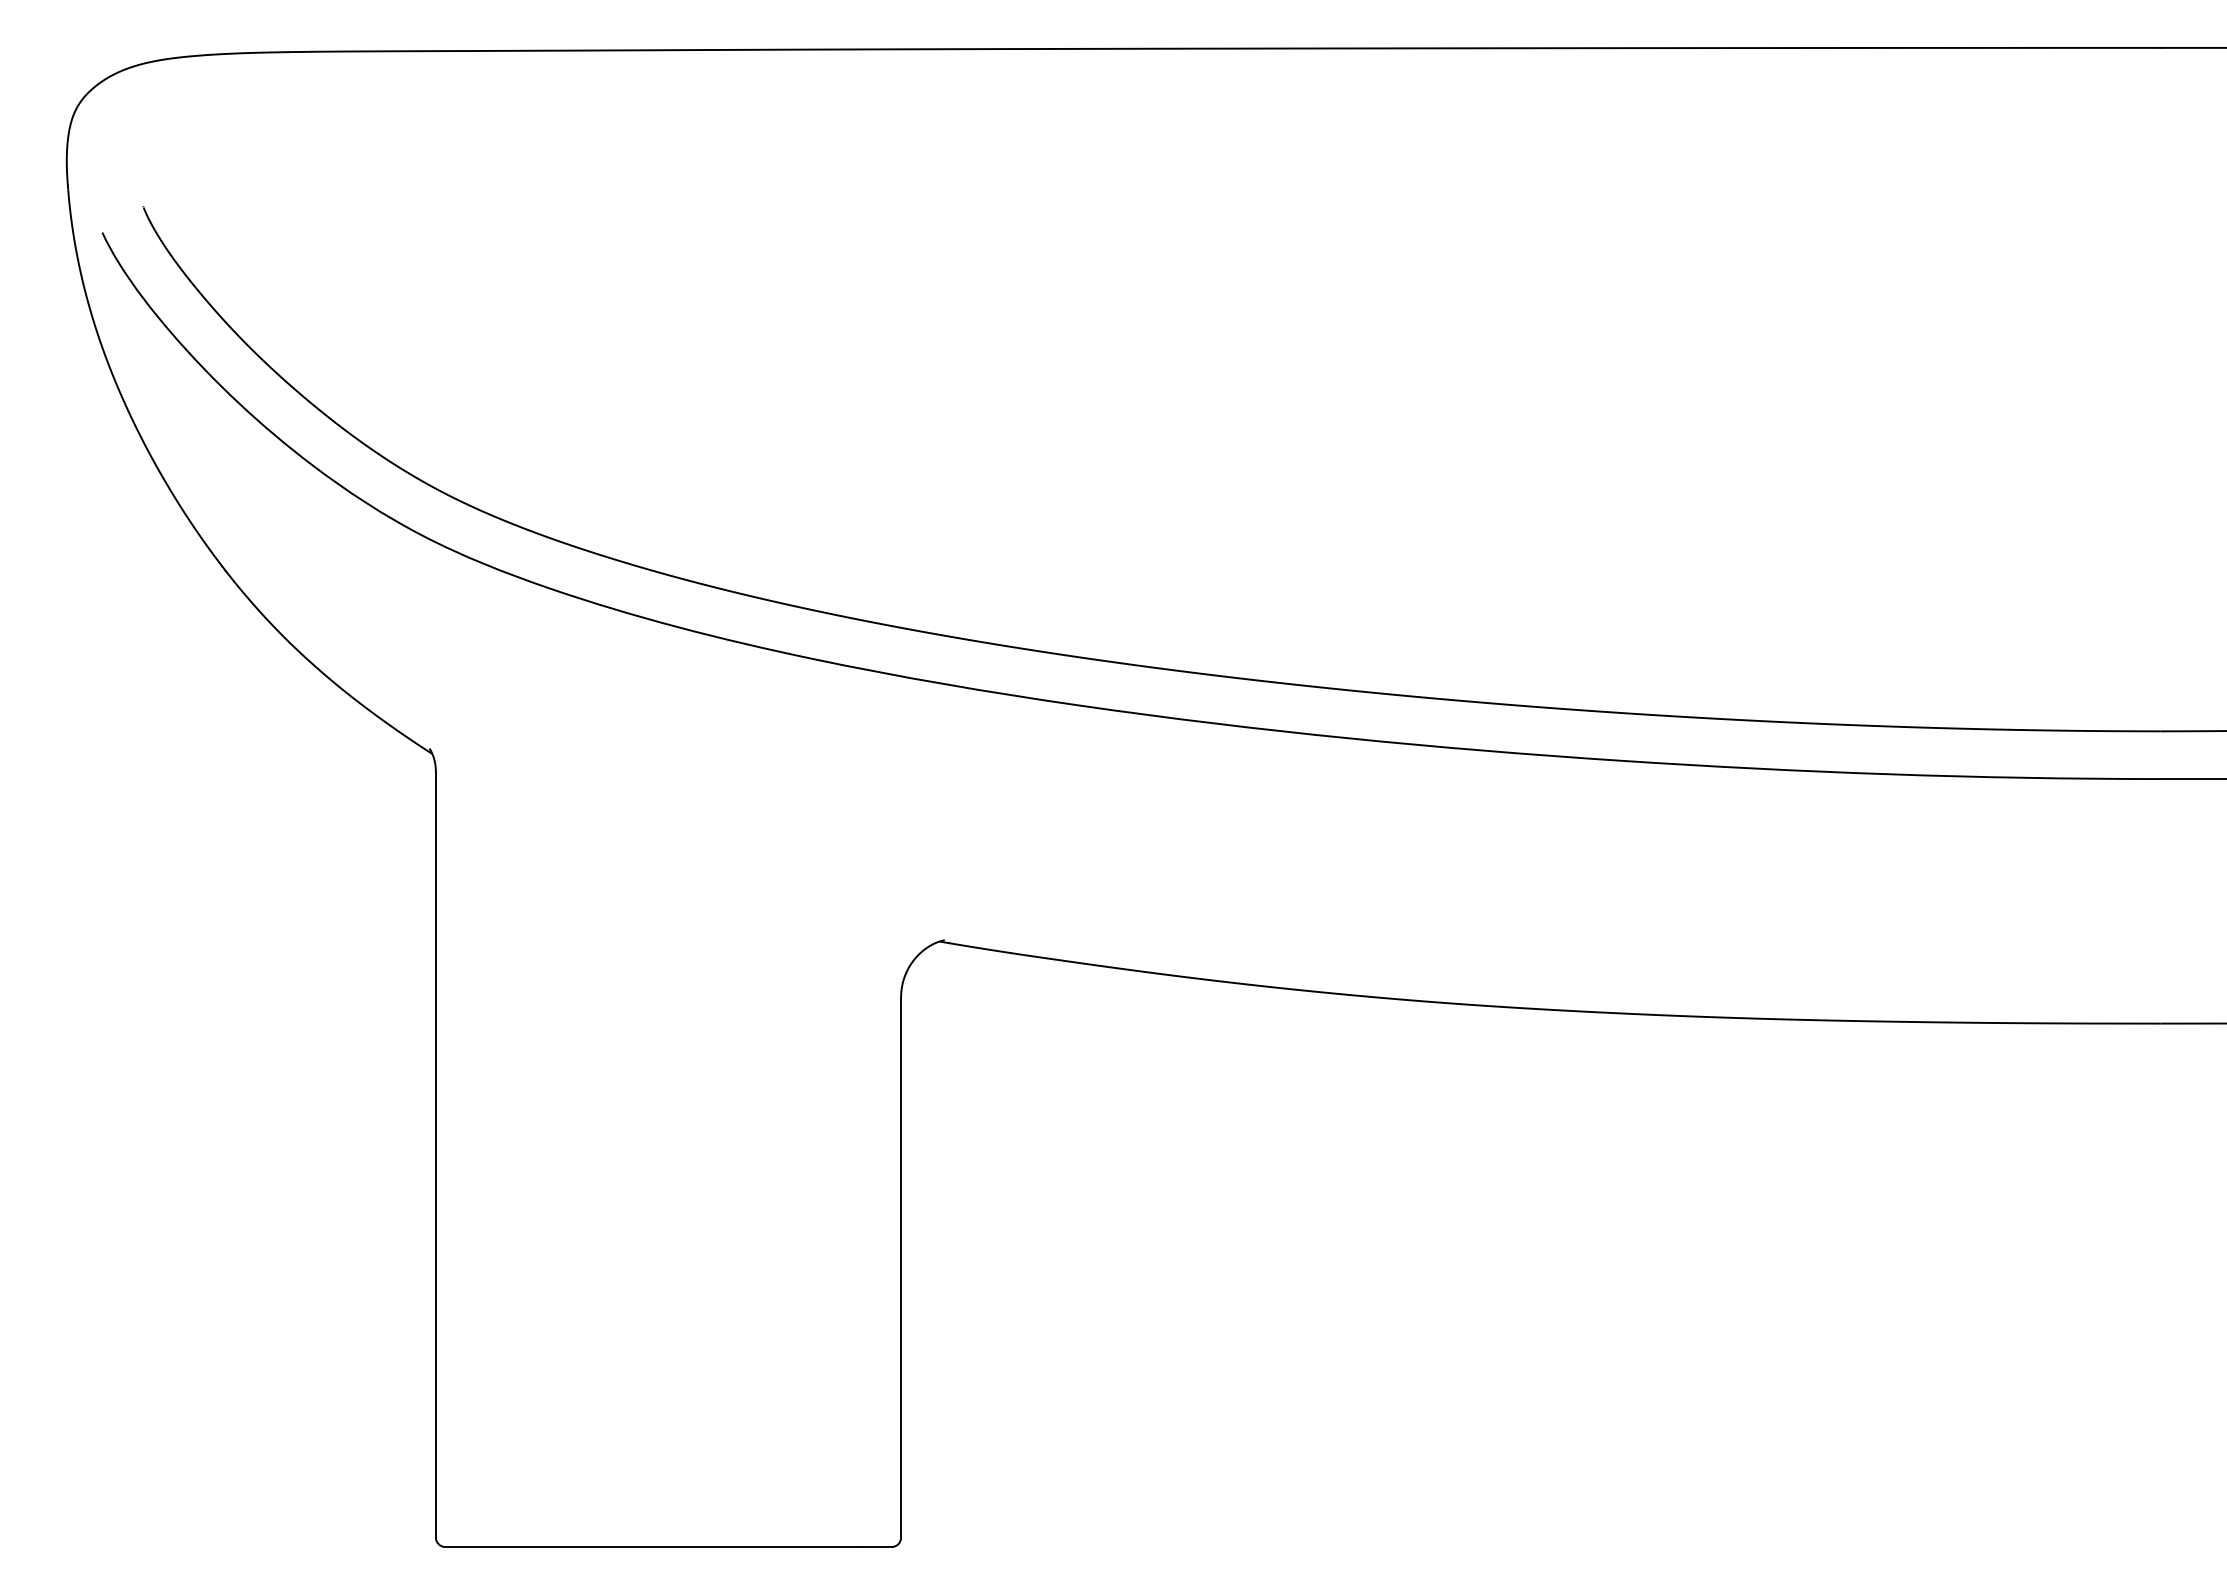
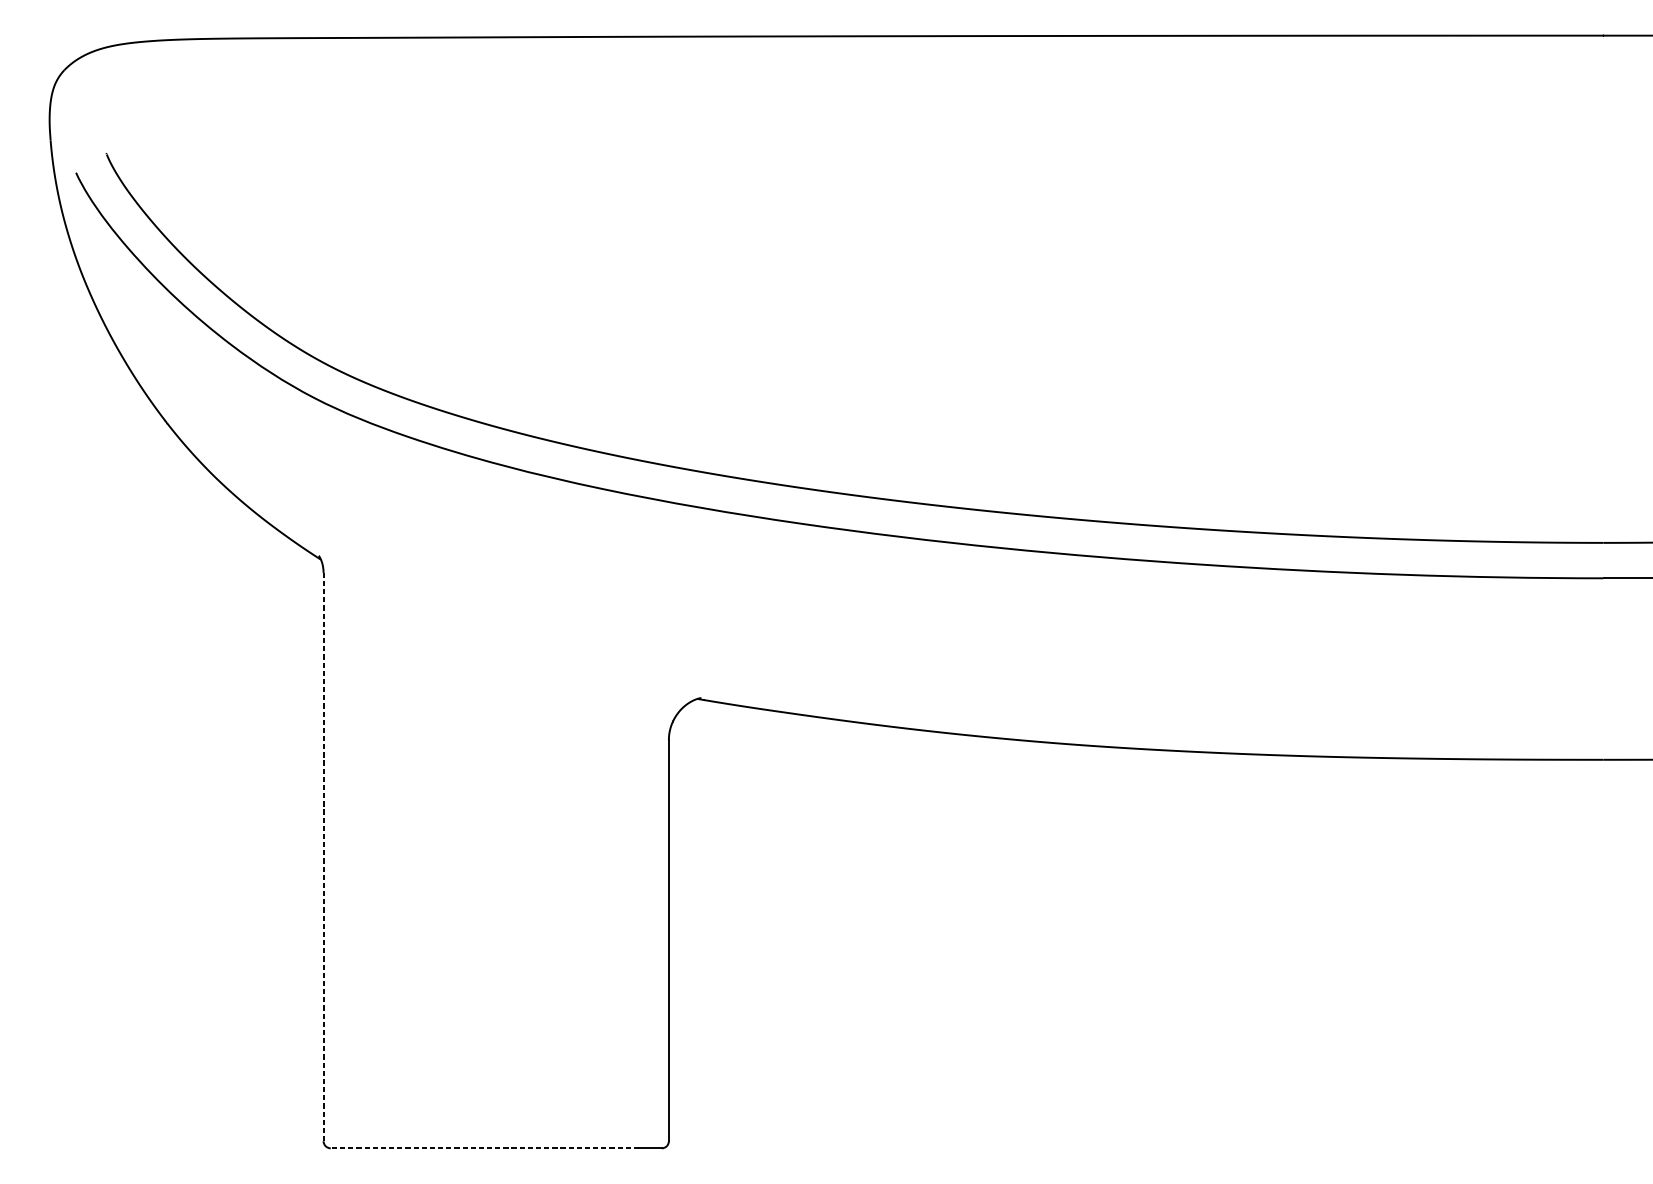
line: (435, 1154) -> (323, 856), solid -> dashed
line: (653, 1547) -> (485, 1148), solid -> dashed

